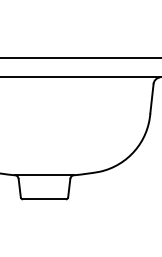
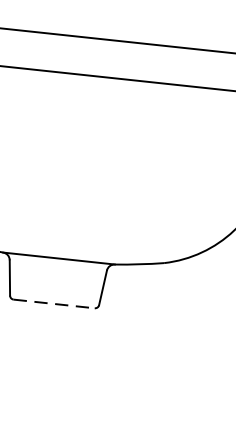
line: (44, 199) -> (54, 304), solid -> dashed

